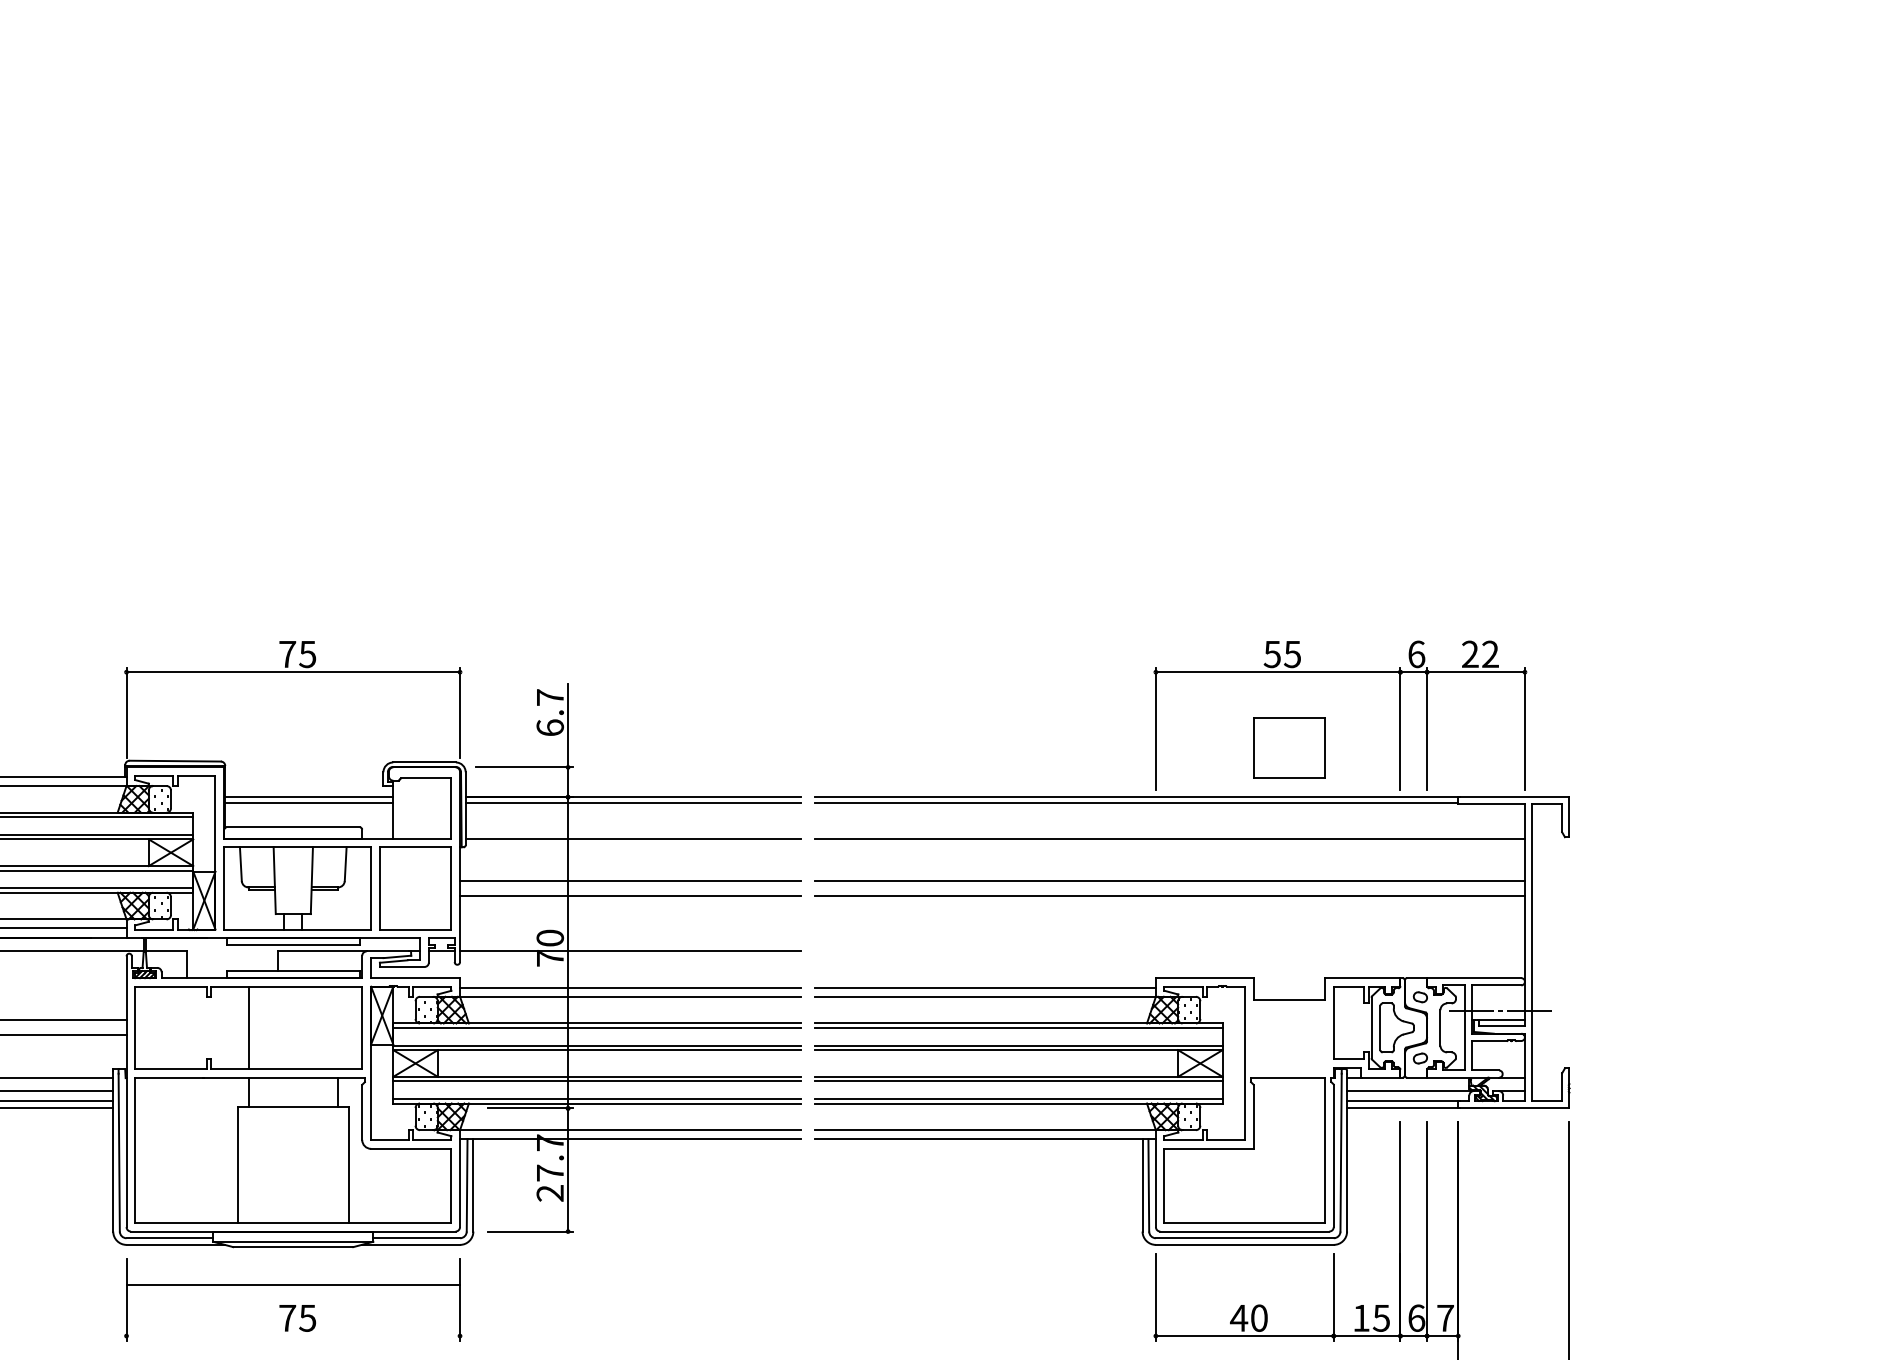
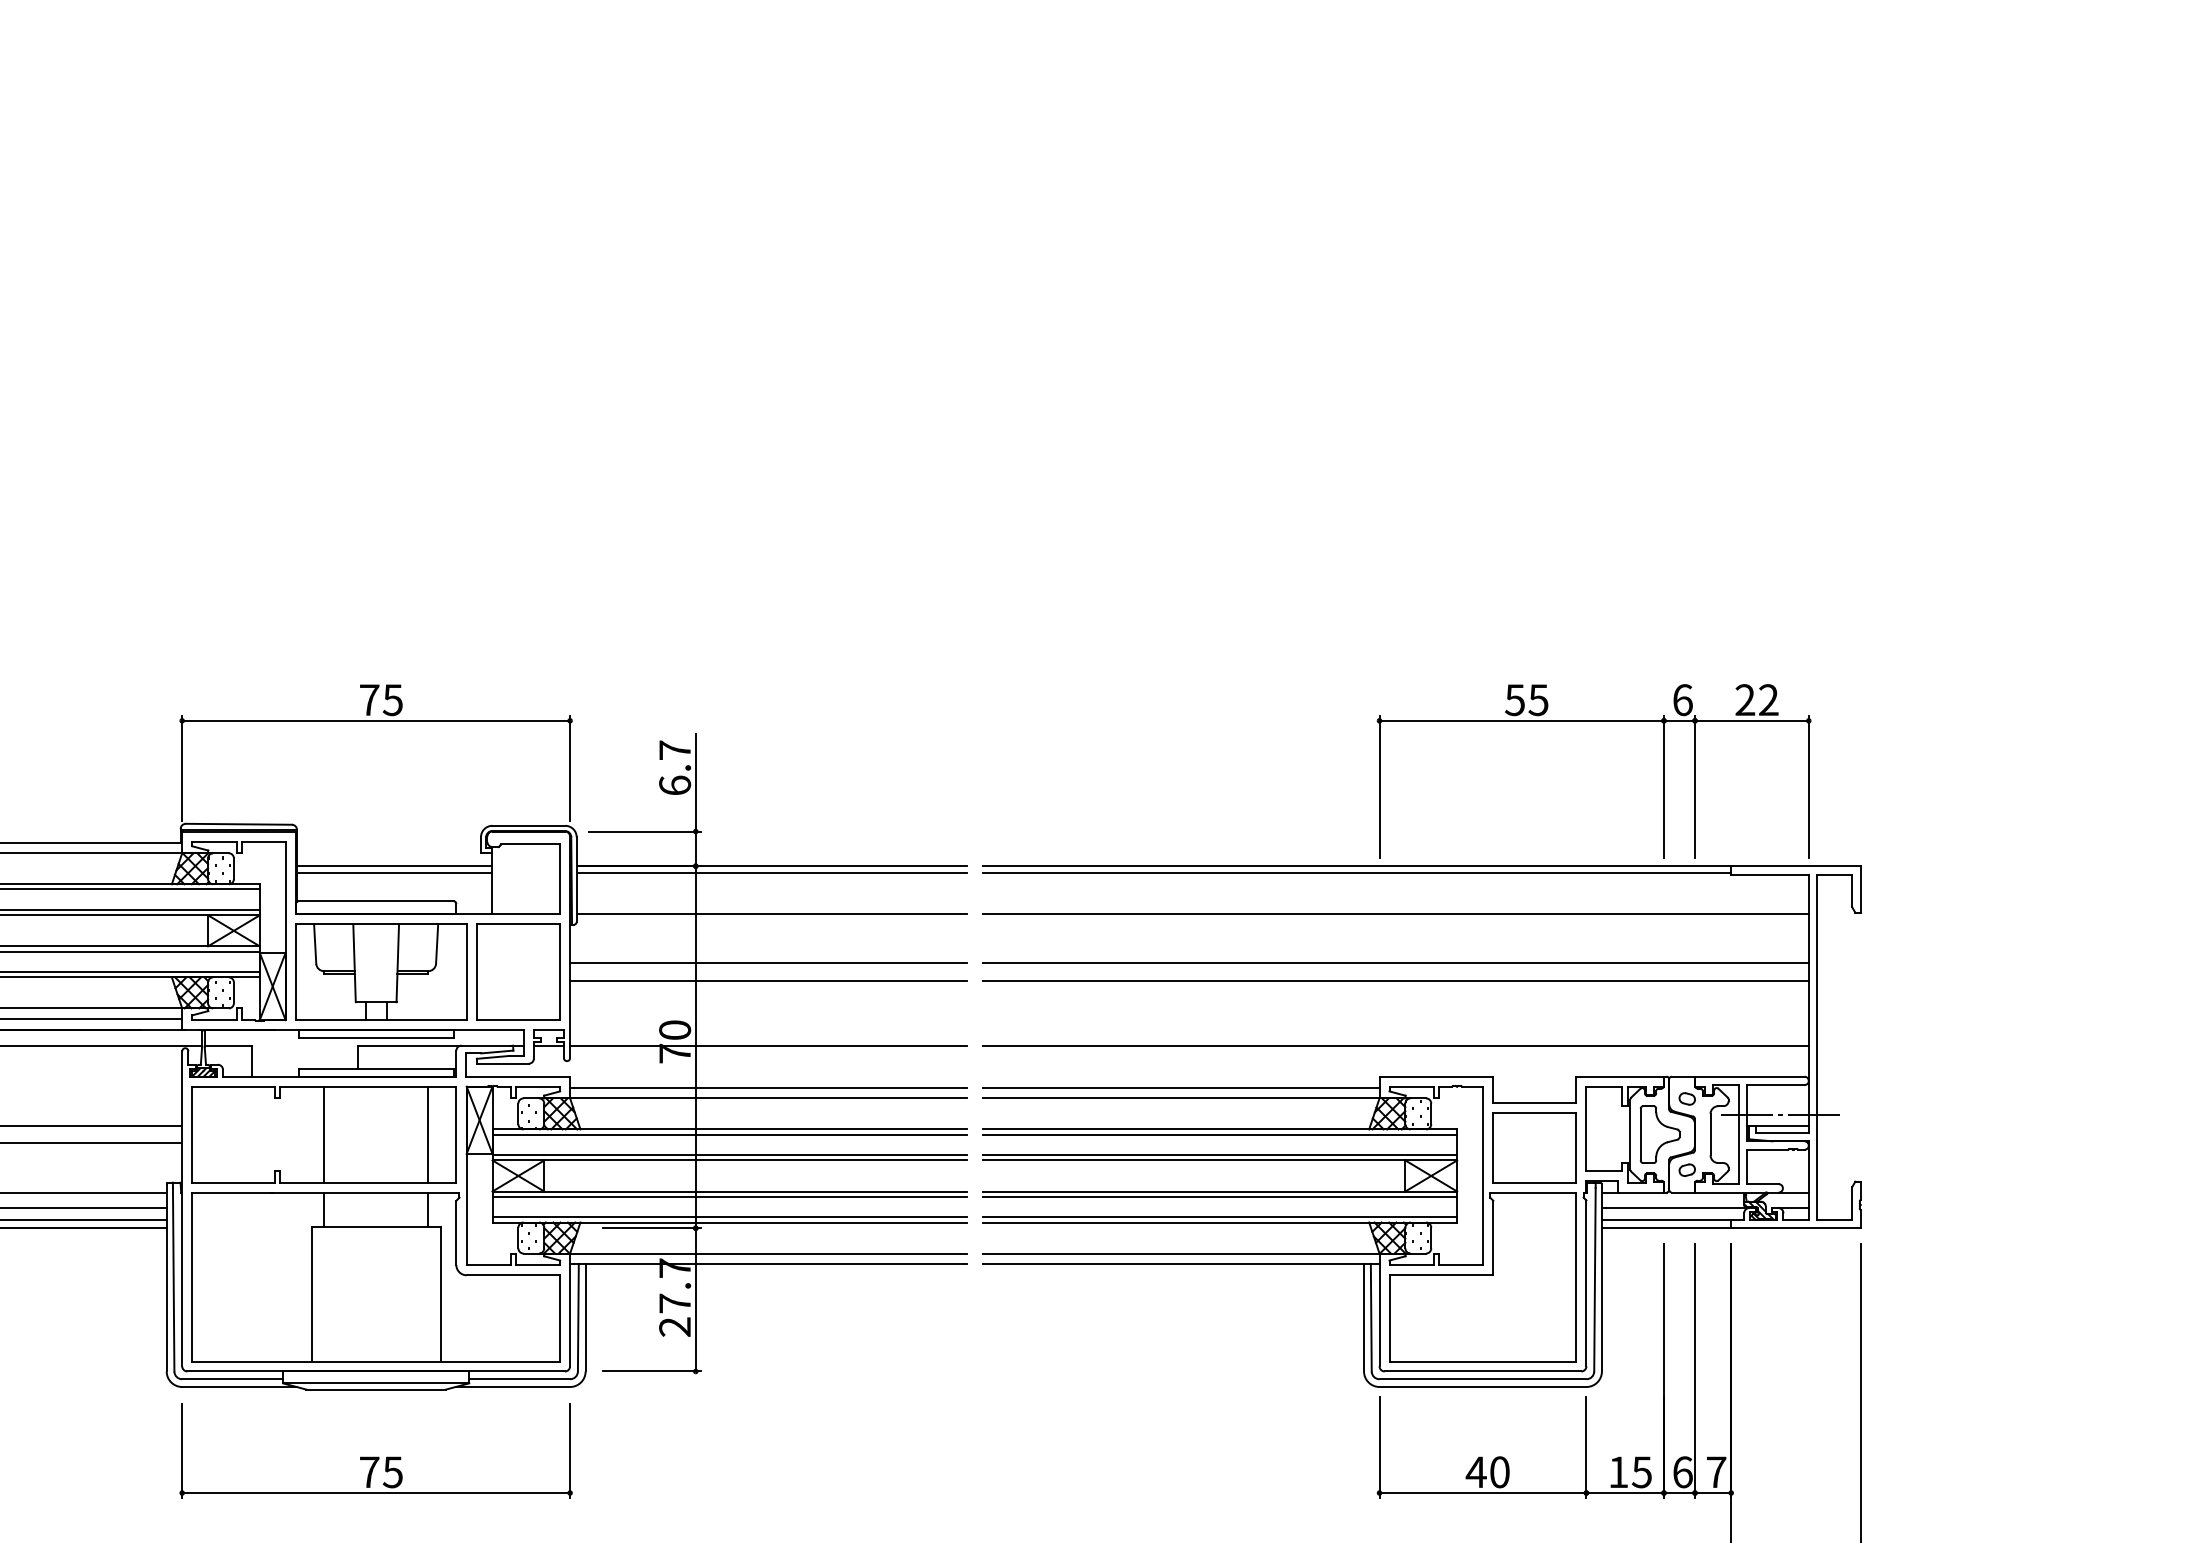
part: (1289, 747) -> (1534, 1146), moved
line: (1169, 951) -> (1395, 1045), added
line: (337, 1027) -> (427, 1134), added
line: (293, 1285) -> (376, 1493), moved

